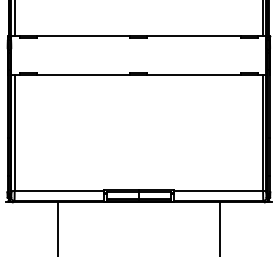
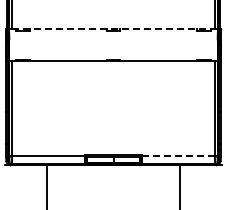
line: (138, 36) -> (113, 29), solid -> dashed
line: (218, 191) -> (178, 156), solid -> dashed

